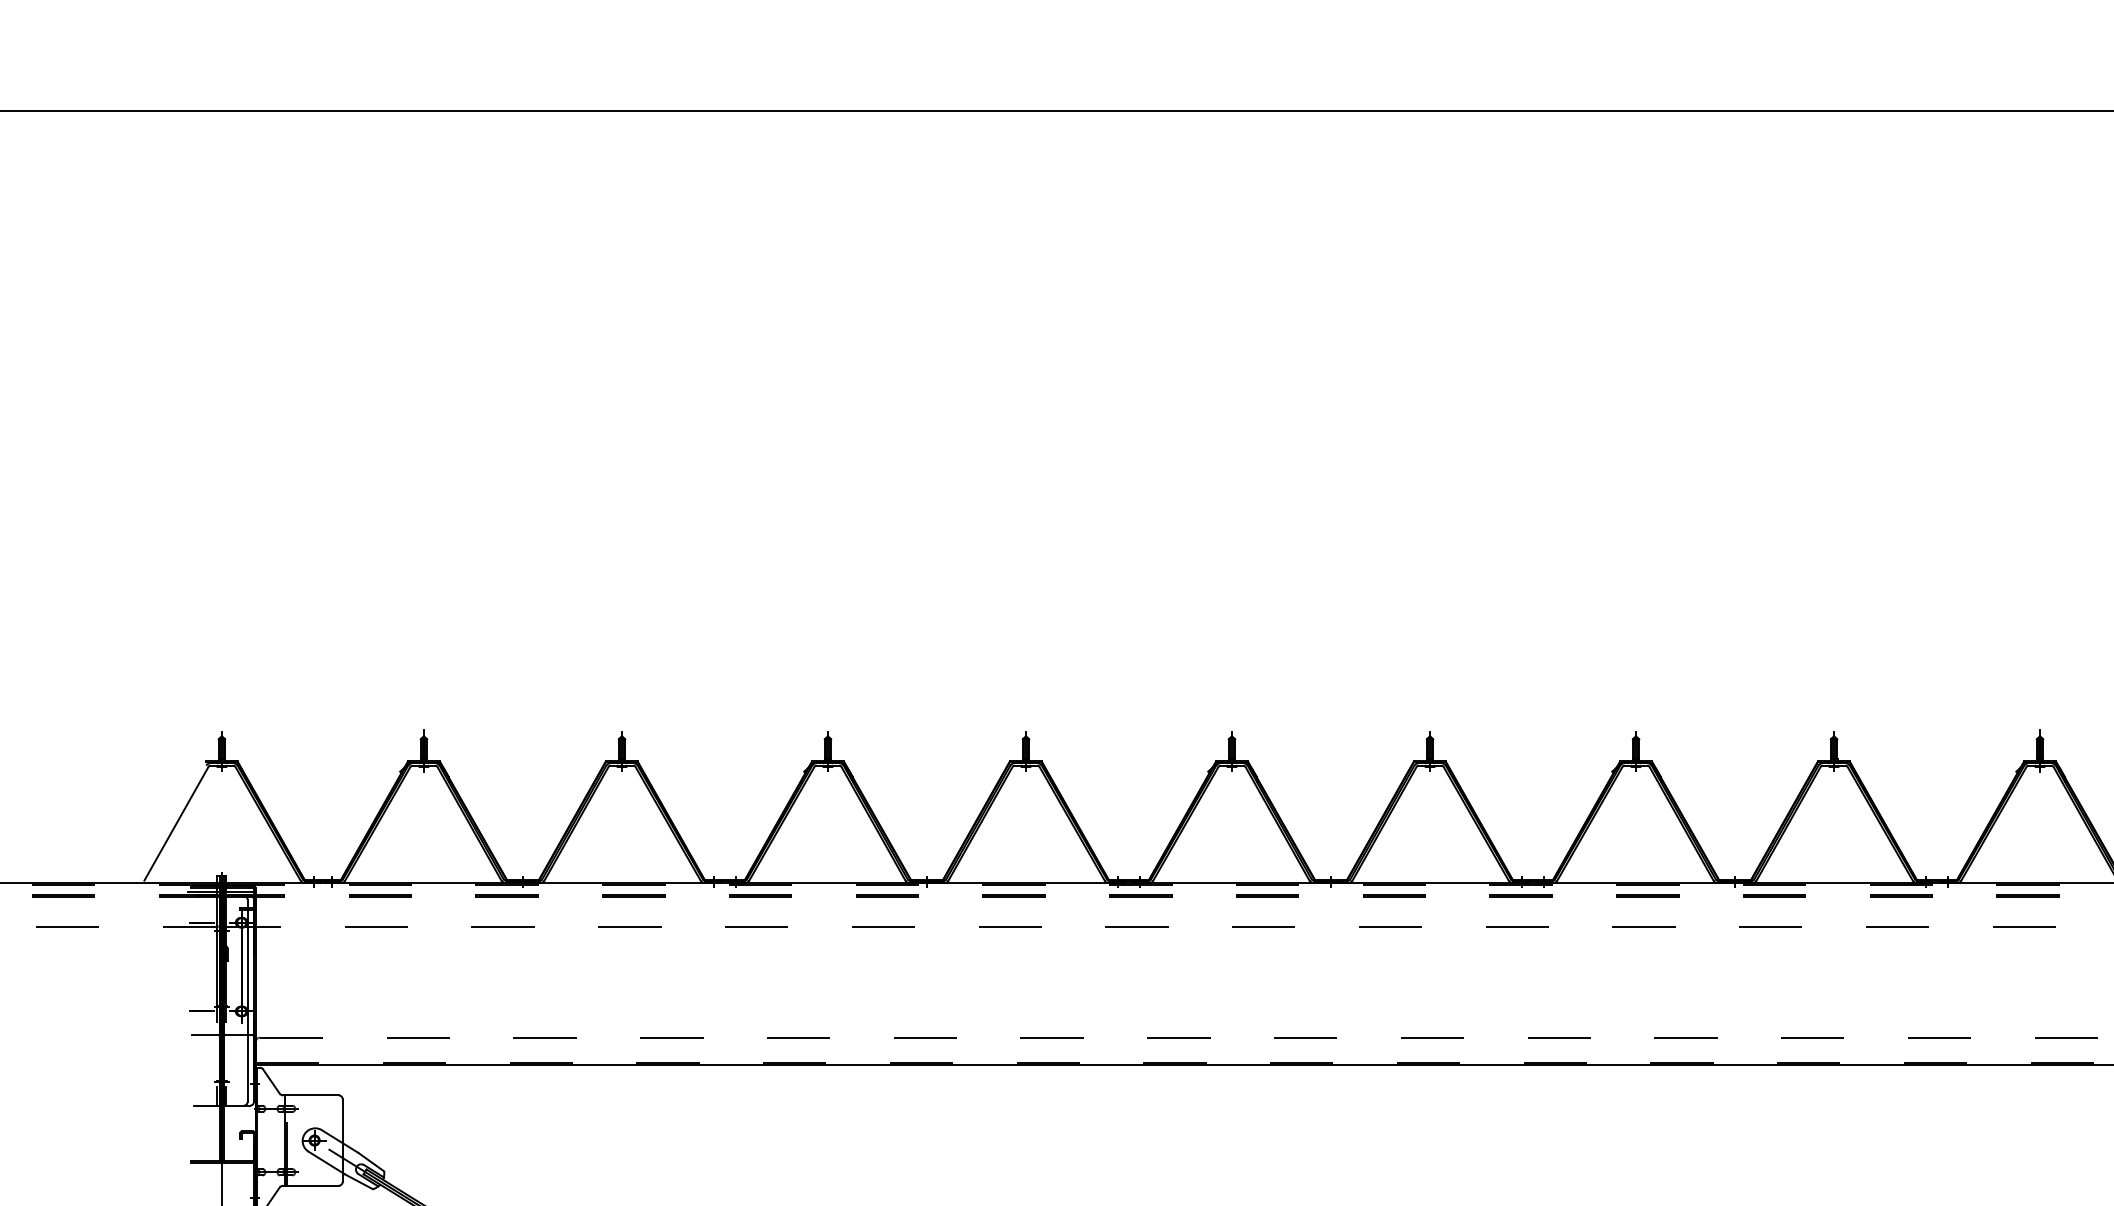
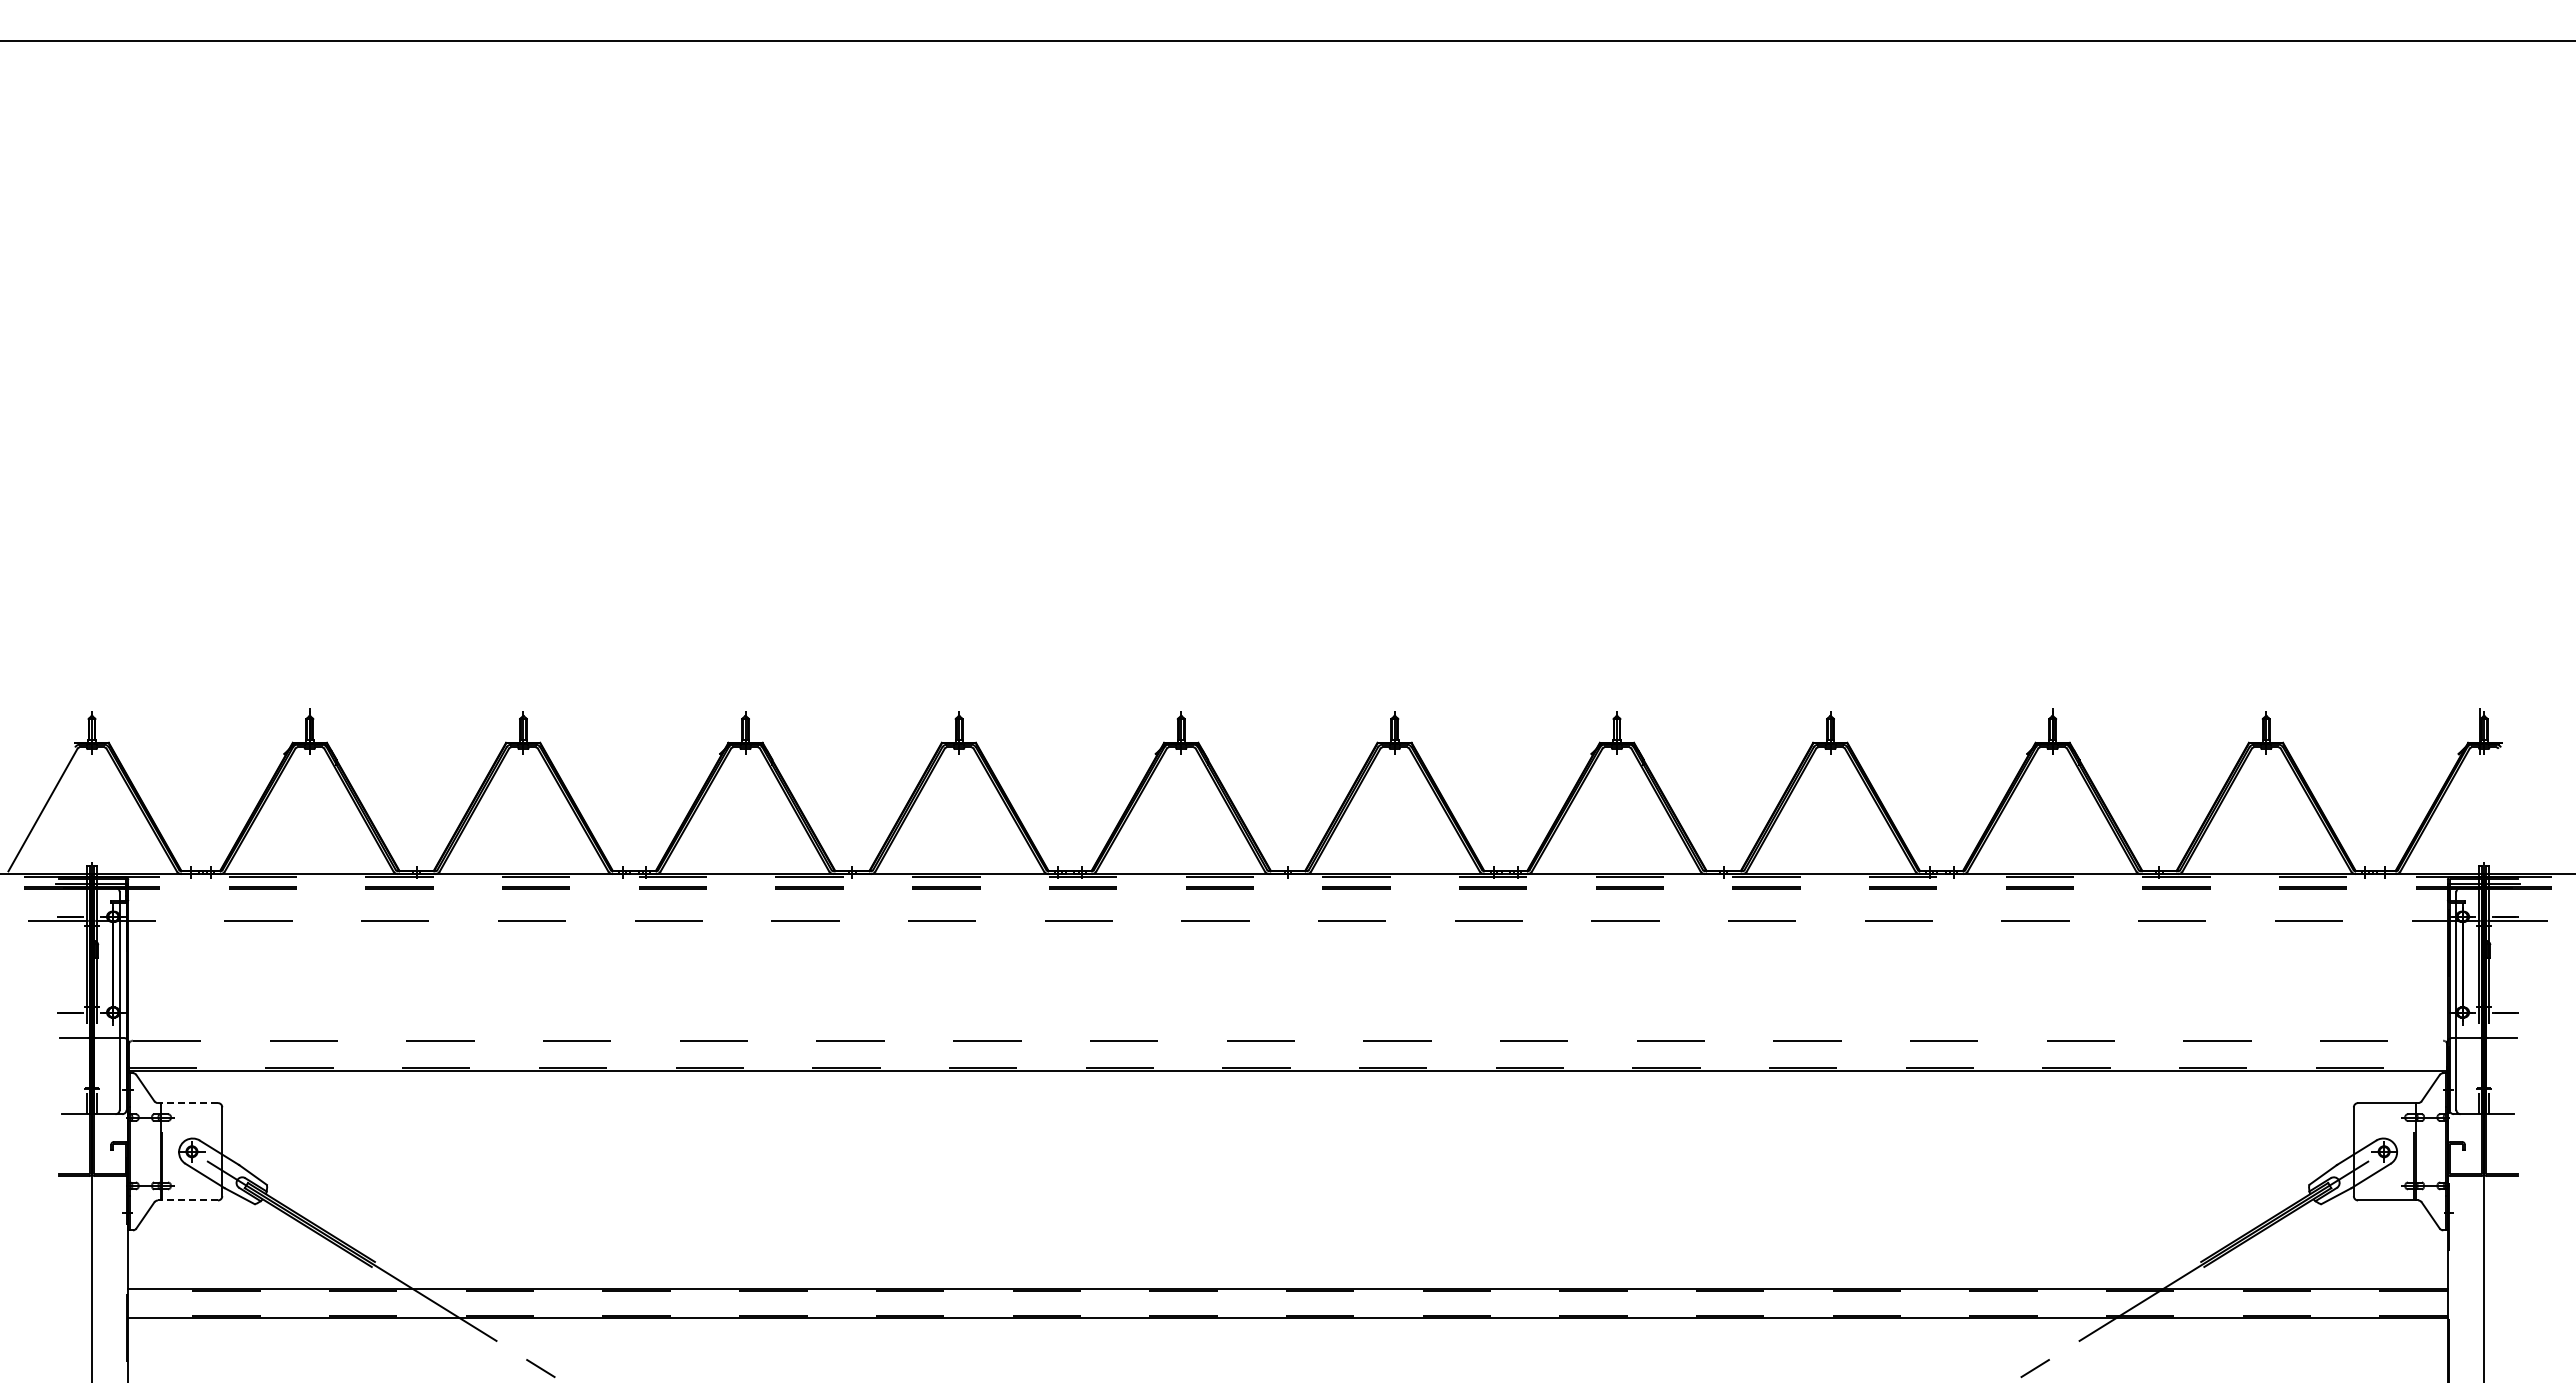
line: (310, 1095) -> (187, 1103), solid -> dashed
line: (310, 1185) -> (187, 1200), solid -> dashed

